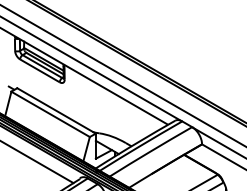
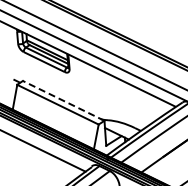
line: (56, 110) -> (63, 100), solid -> dashed

